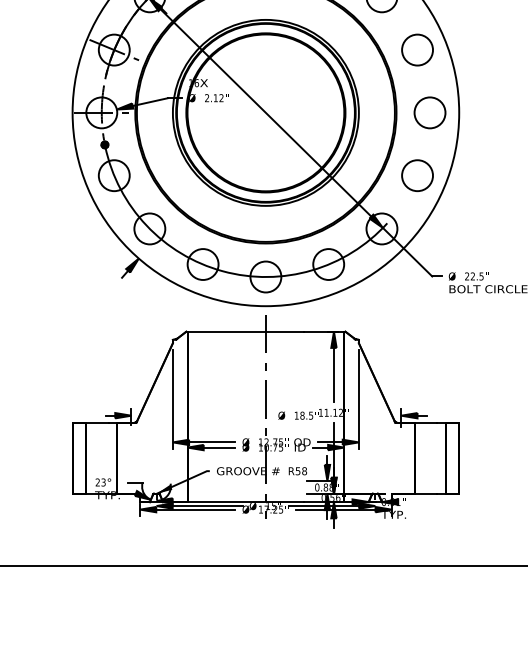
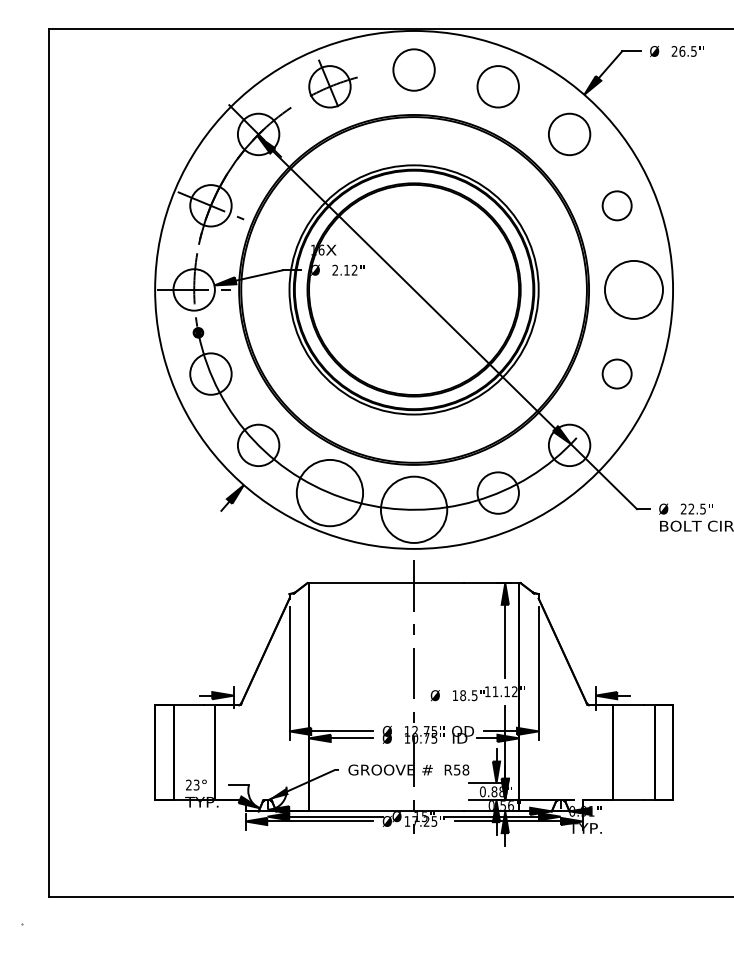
circle: (416, 49) -> (616, 205), size x0.7
circle: (429, 112) -> (633, 289), size x1.4
circle: (416, 175) -> (616, 373), size x0.7
circle: (202, 264) -> (329, 492), size x1.6
circle: (265, 276) -> (413, 509), size x1.6

